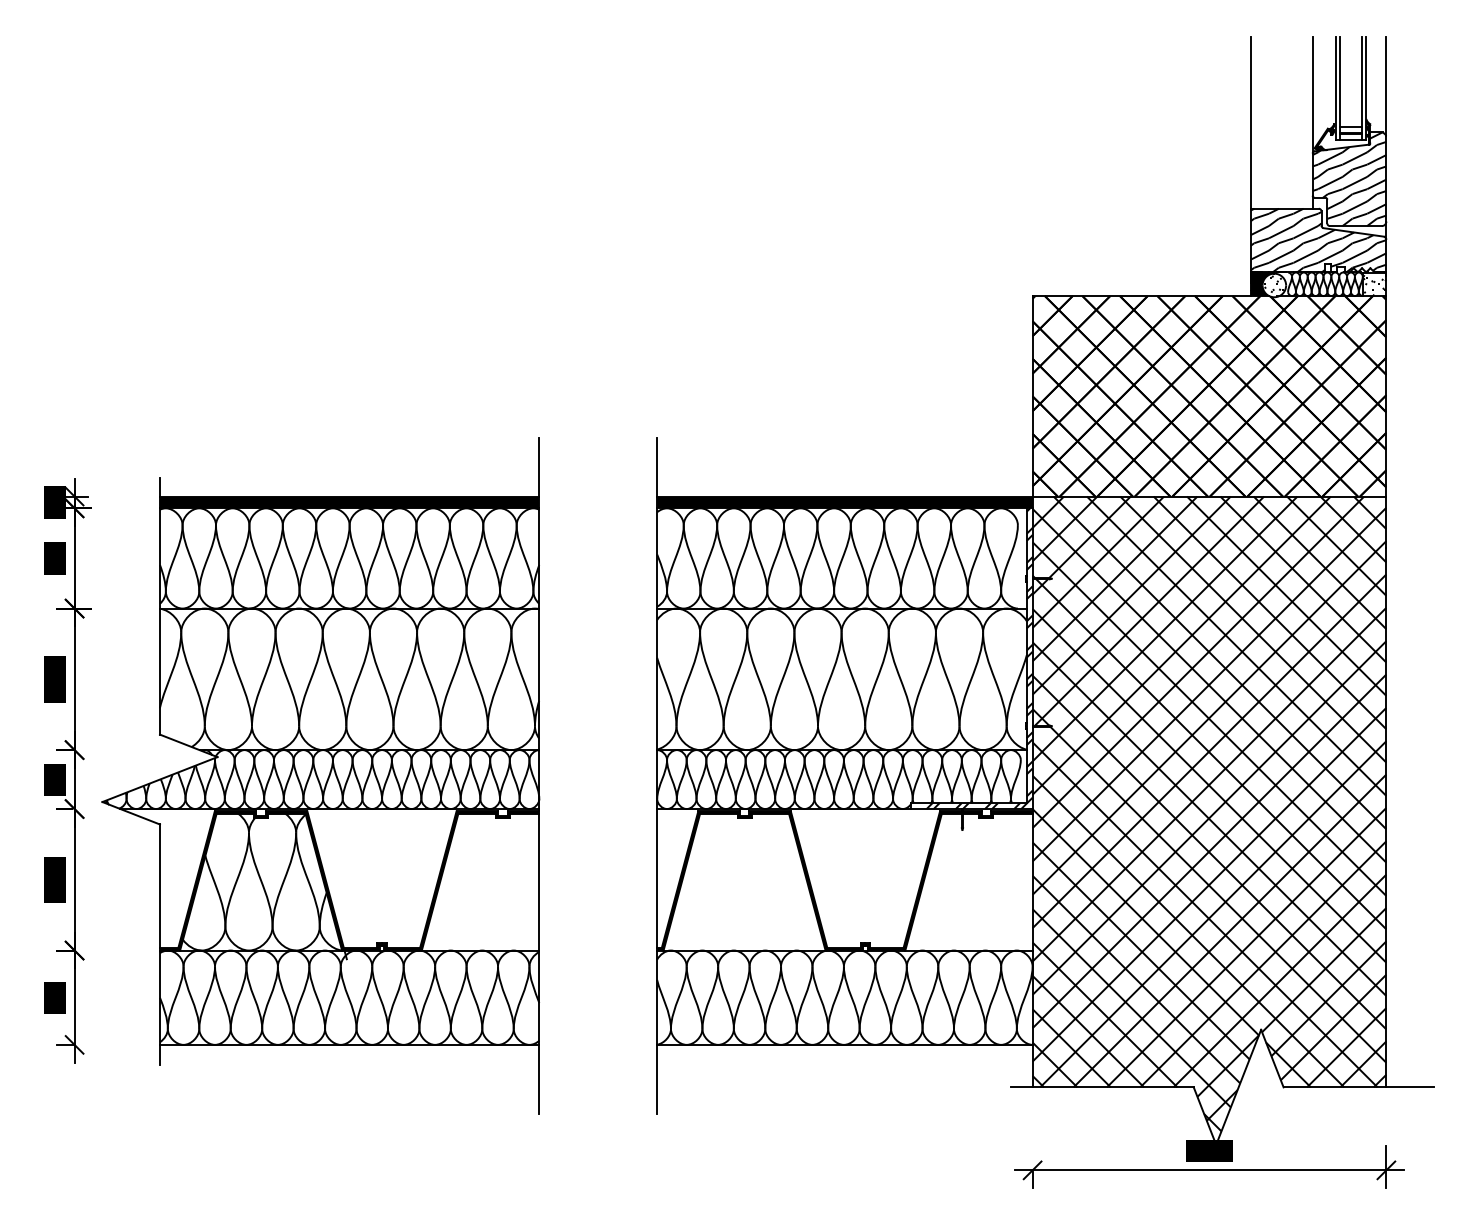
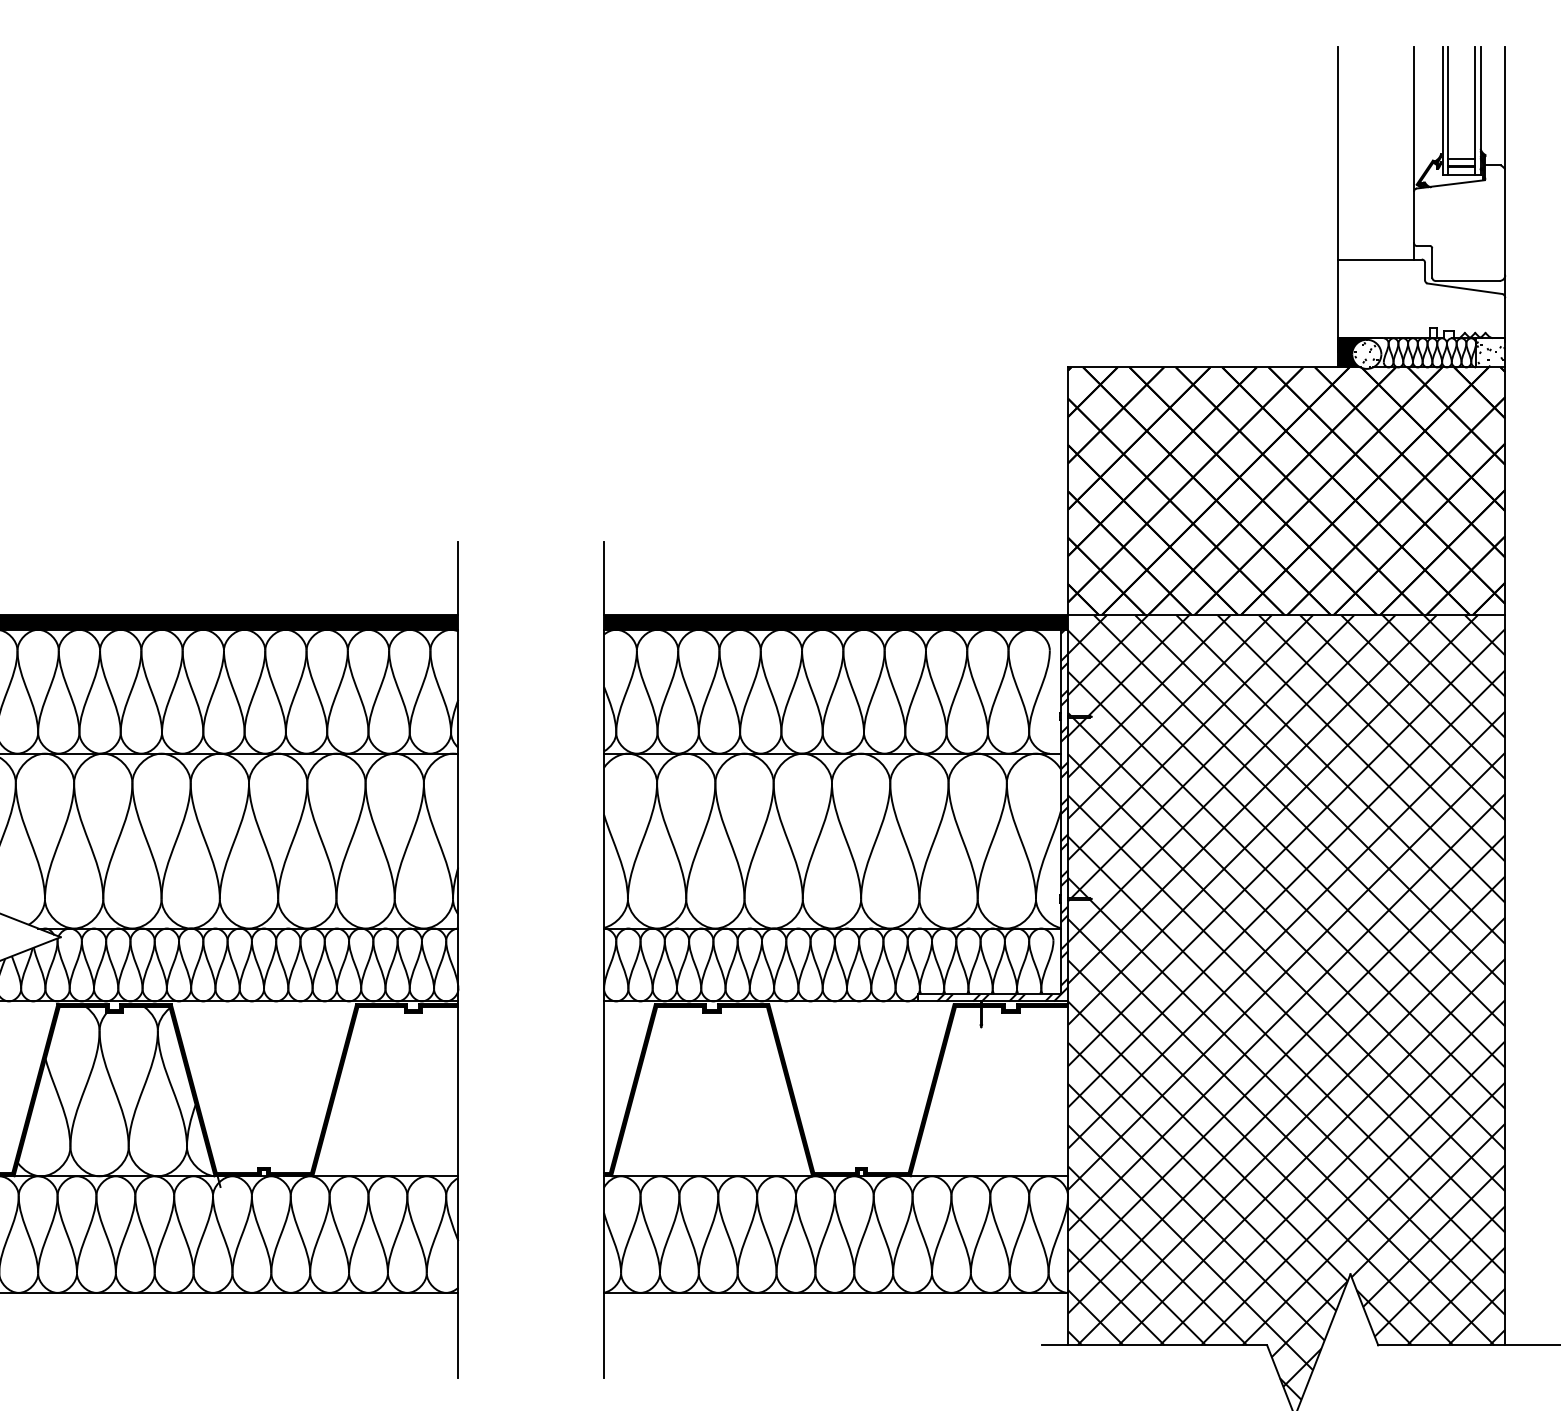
hatch: (1349, 179) -> (1459, 223), removed
hatch: (1318, 240) -> (1421, 298), removed

